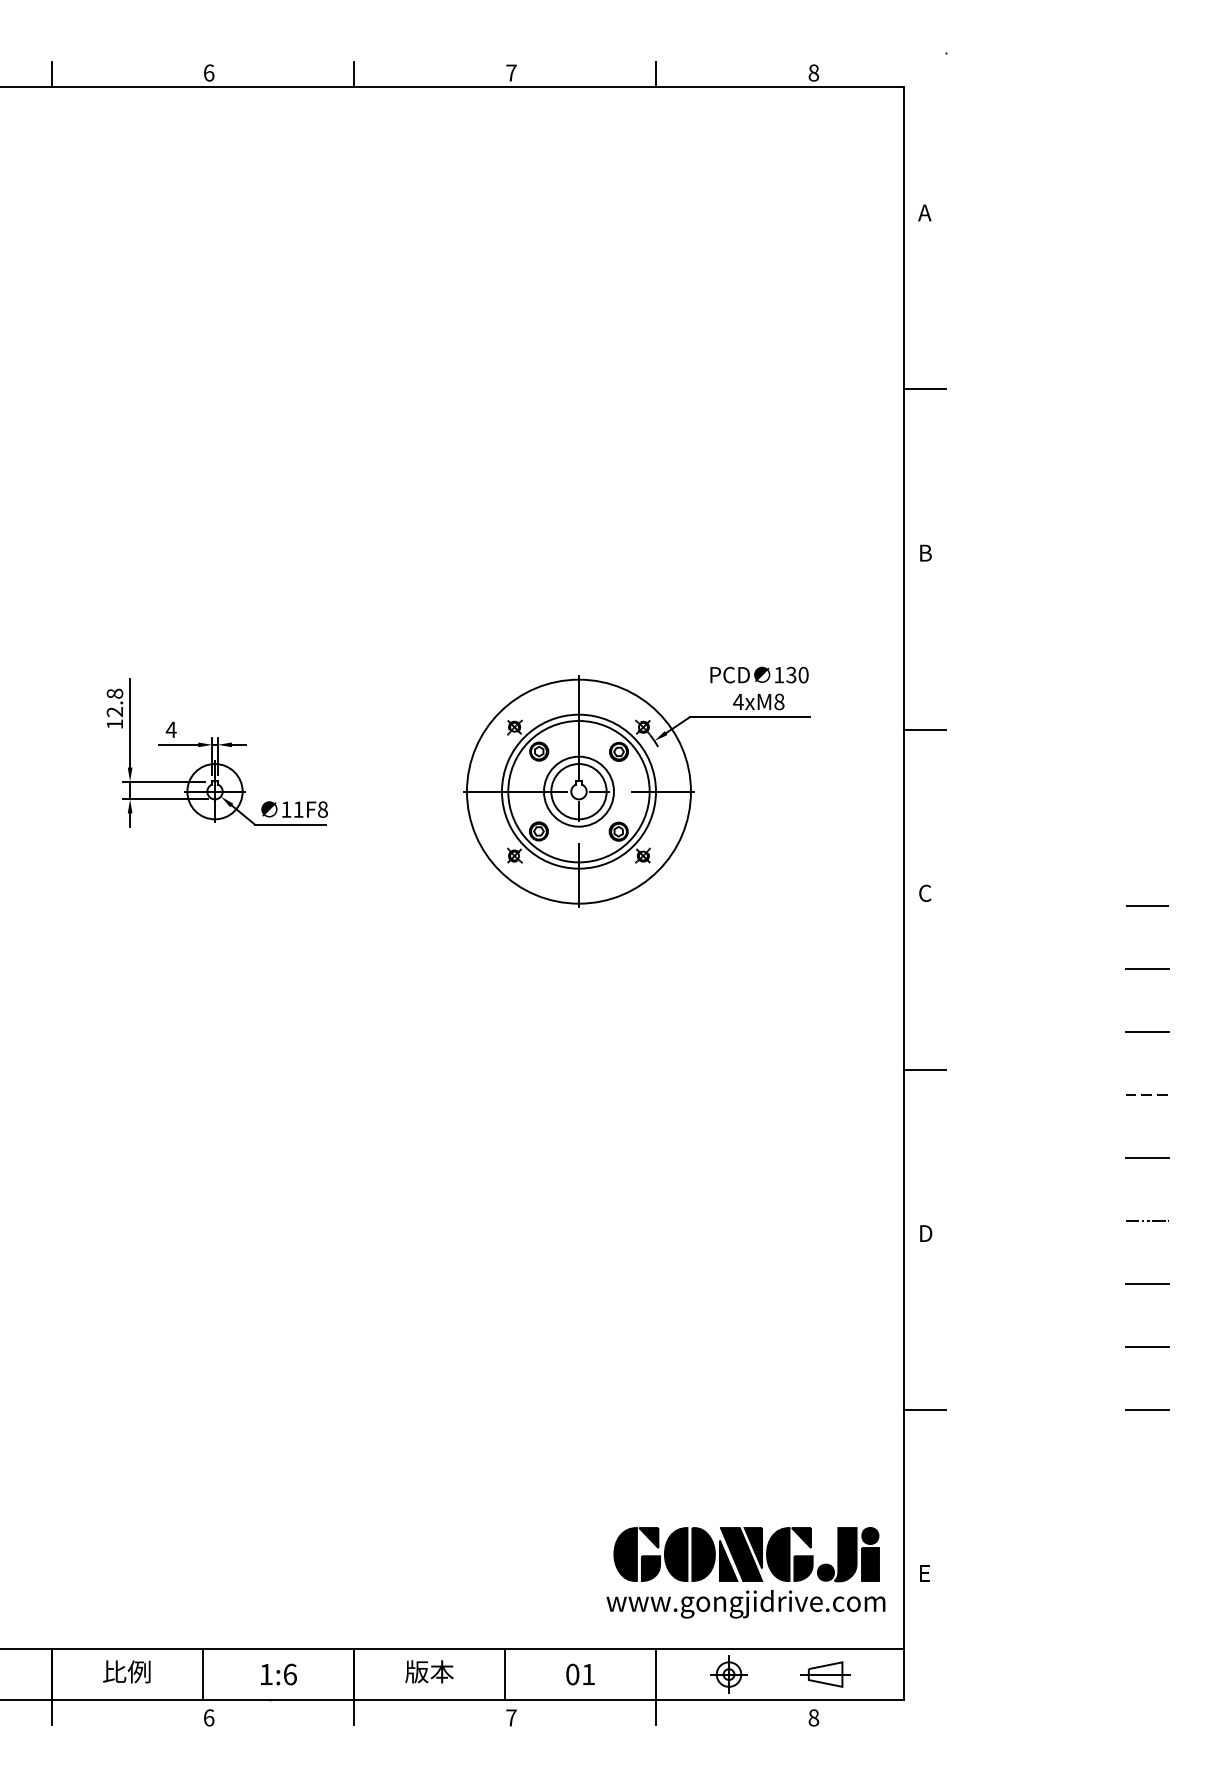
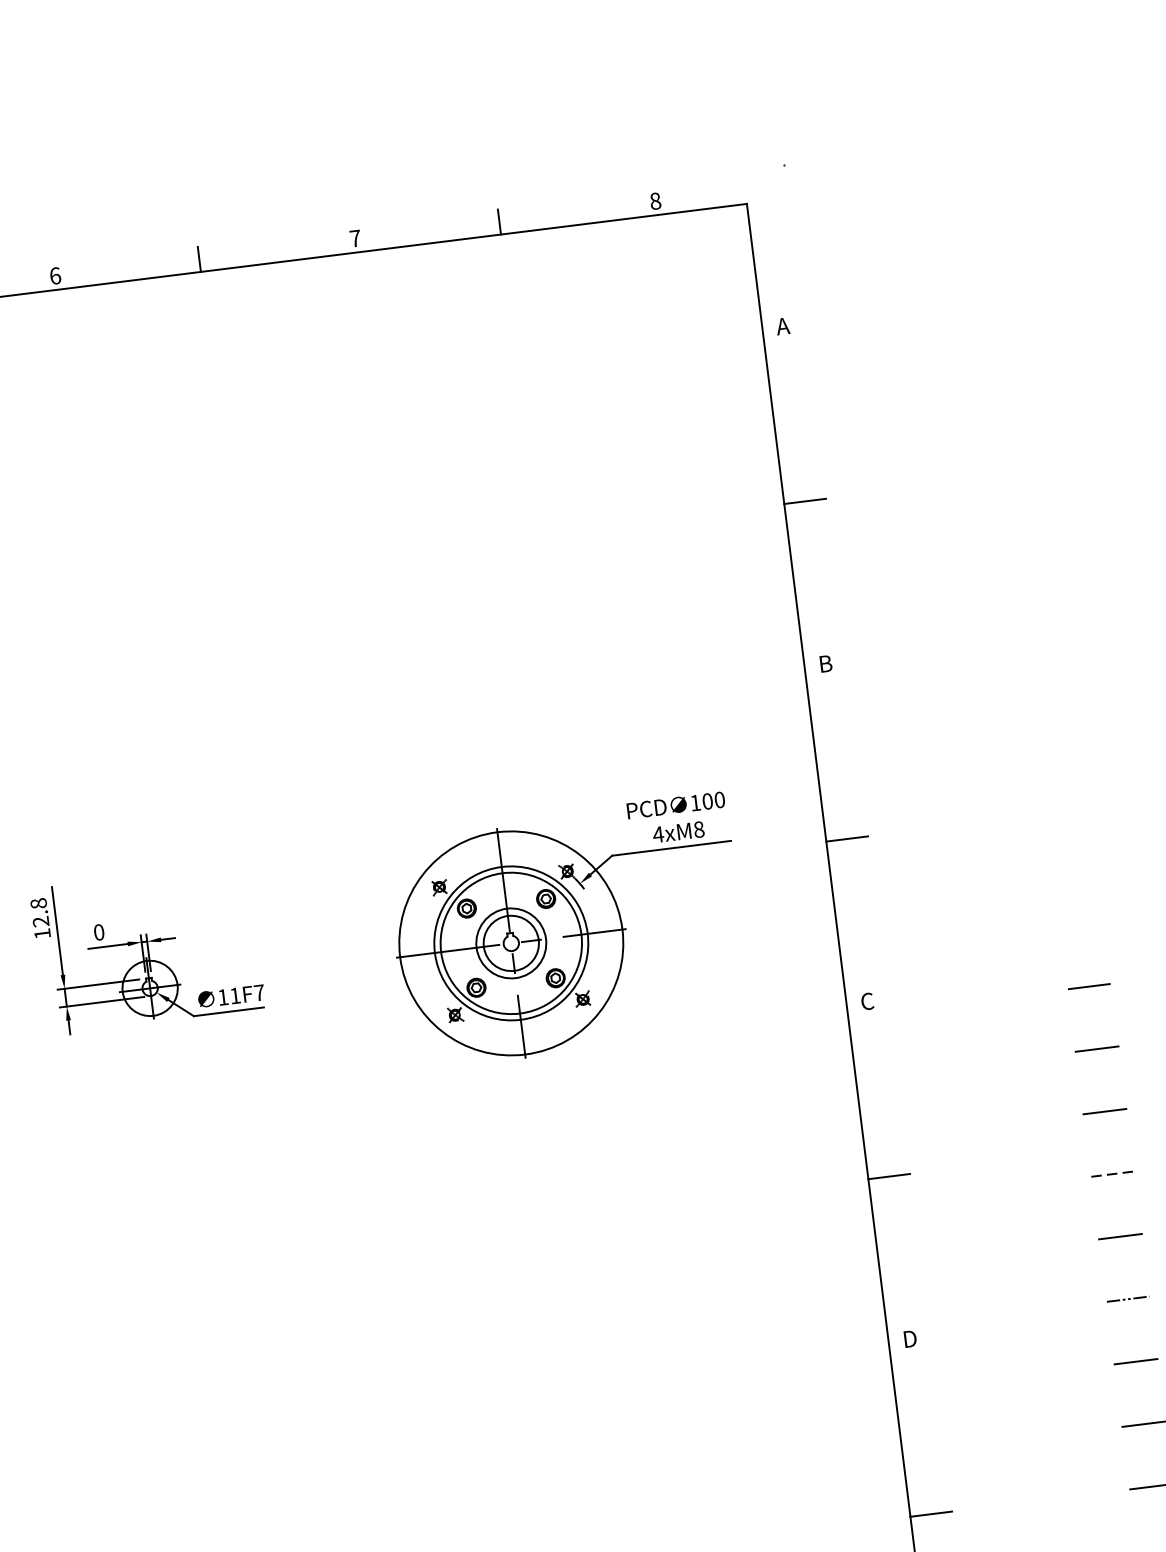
text: (791, 675) -> (707, 801), 130 -> 100
text: (170, 729) -> (98, 932), 4 -> 0
text: (322, 809) -> (259, 992), 11F8 -> 11F7

